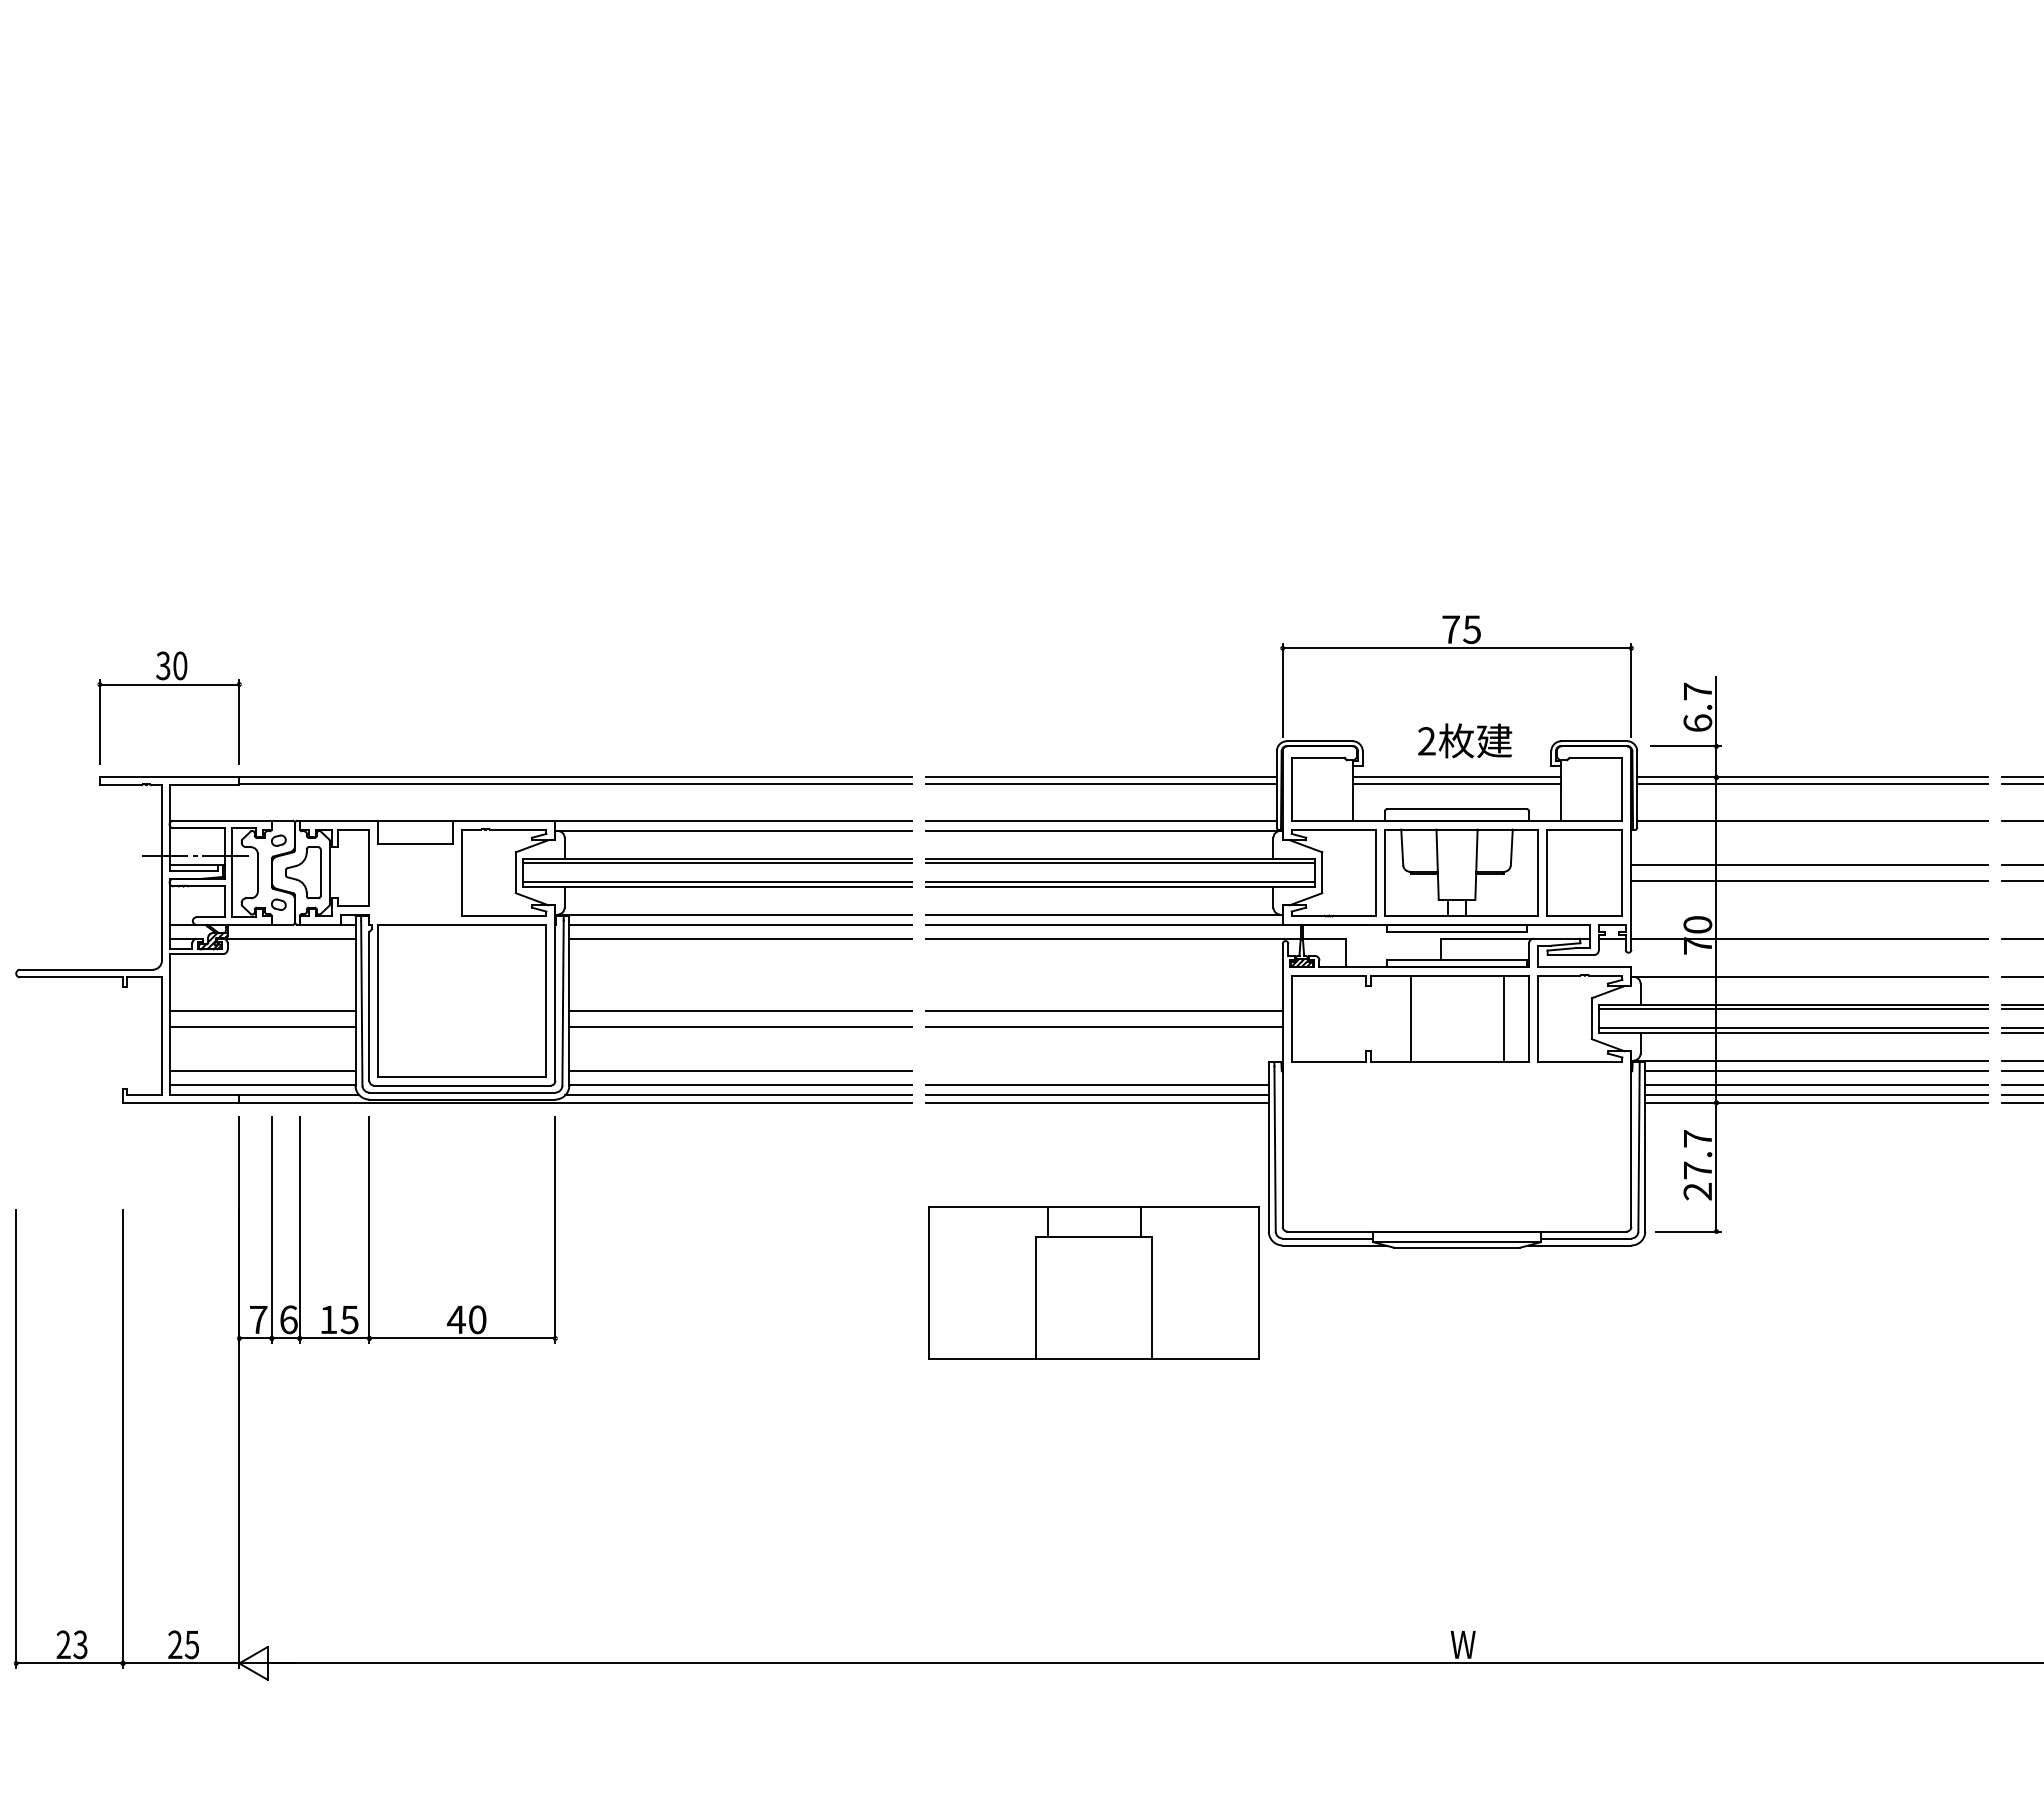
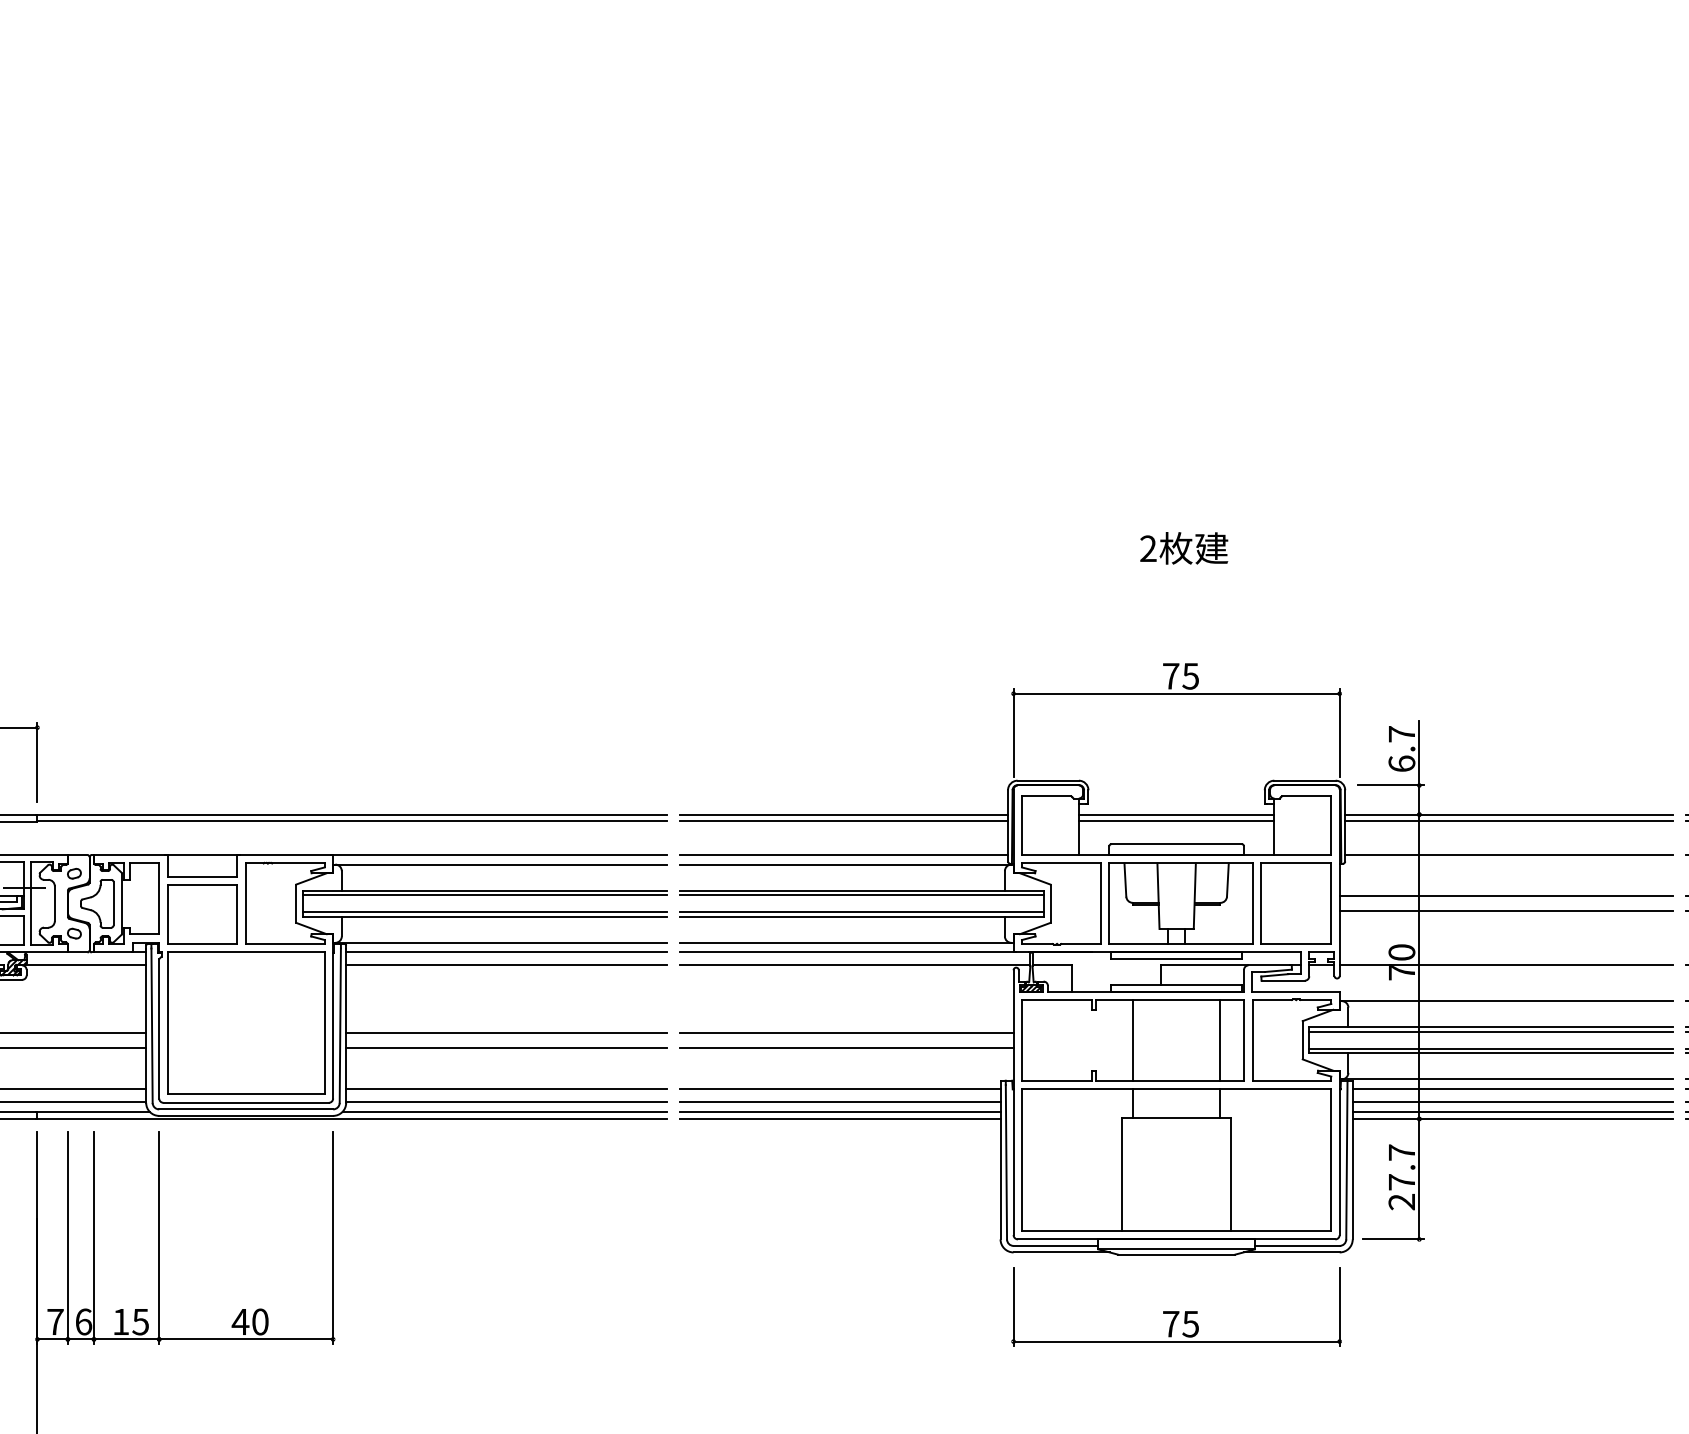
text: (1465, 740) -> (1184, 548), moved
part: (415, 884) -> (202, 914), added
line: (1097, 1070) -> (840, 1088), added
part: (1093, 1282) -> (1176, 1159), moved
part: (1456, 1303) -> (1176, 1306), added

